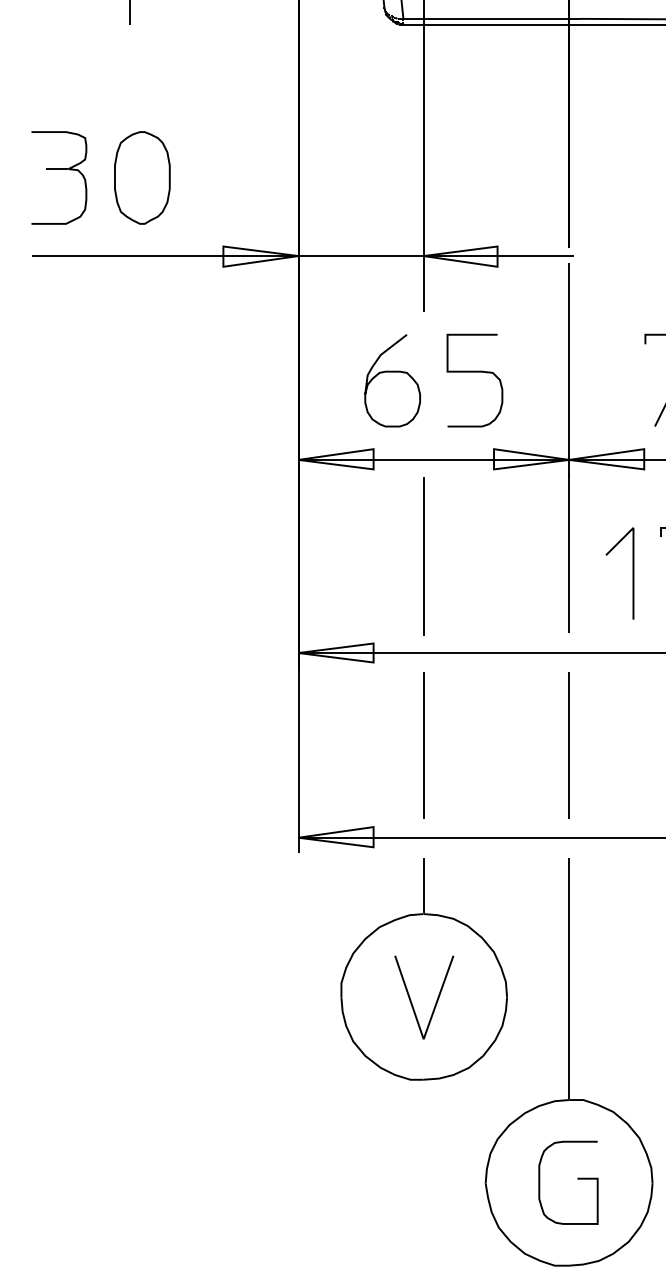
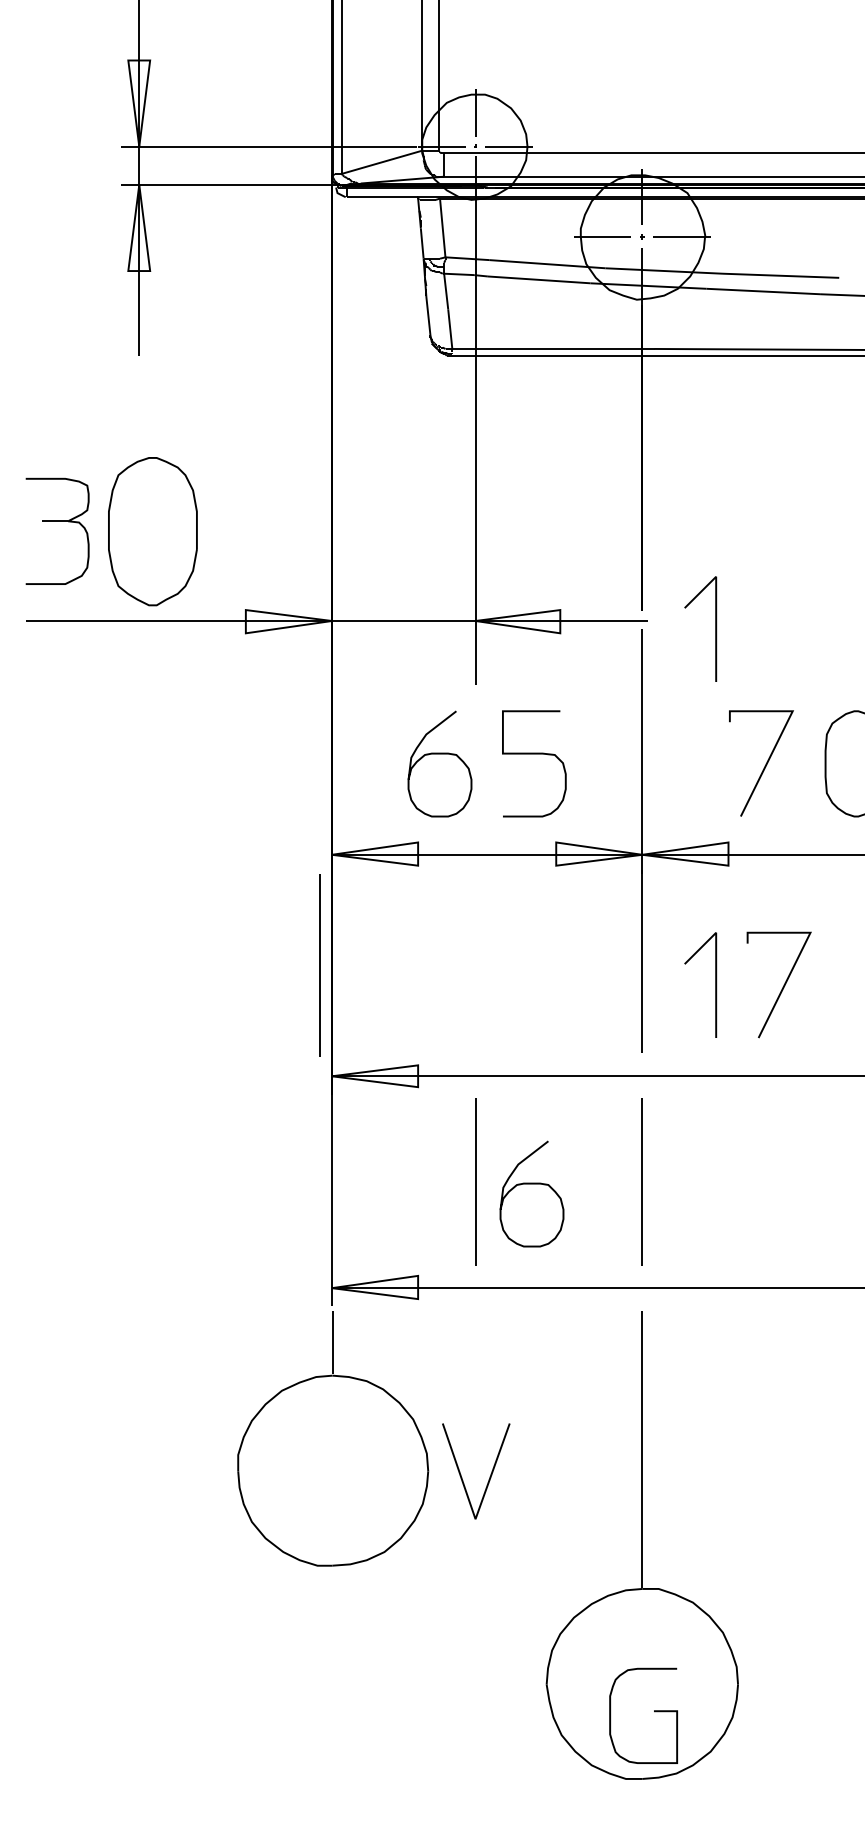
part: (142, 177) -> (152, 530), size x1.4
curve: (632, 262) -> (715, 628), added
line: (423, 556) -> (319, 965), moved
curve: (472, 747) -> (531, 1184), added
part: (424, 968) -> (333, 1438), moved
curve: (577, 1179) -> (654, 1712), moved

